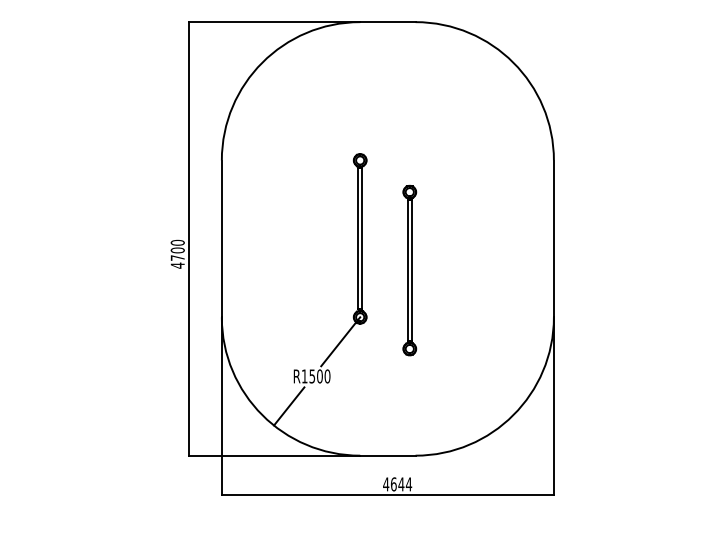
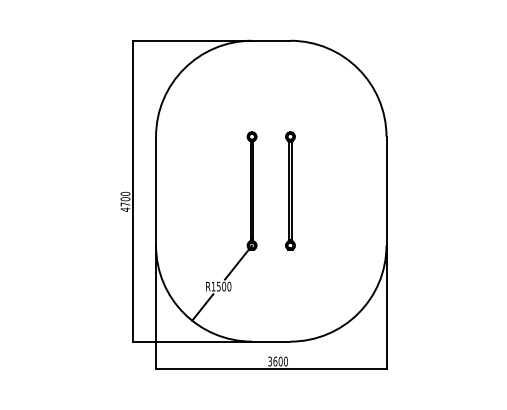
part: (409, 269) -> (290, 190), moved
text: (398, 484) -> (278, 361), 4644 -> 3600

